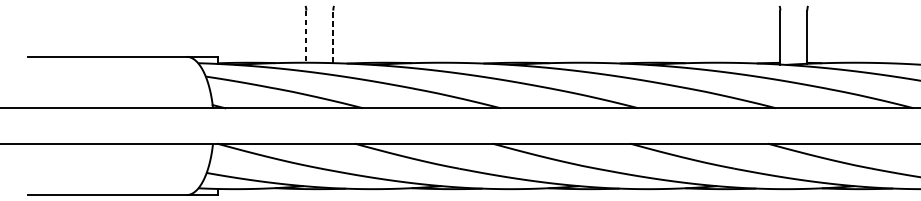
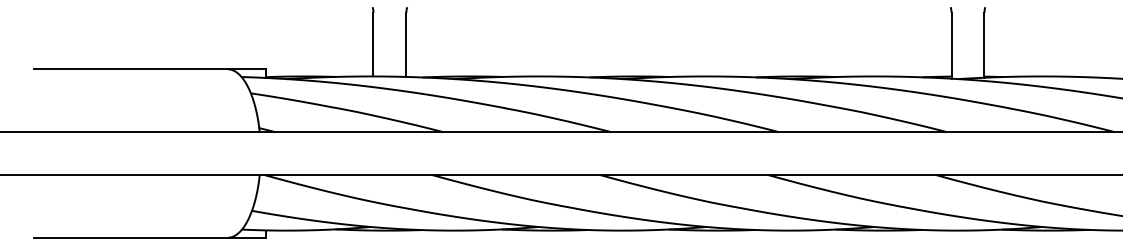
line: (306, 36) -> (373, 44), dashed -> solid
line: (333, 36) -> (406, 44), dashed -> solid

